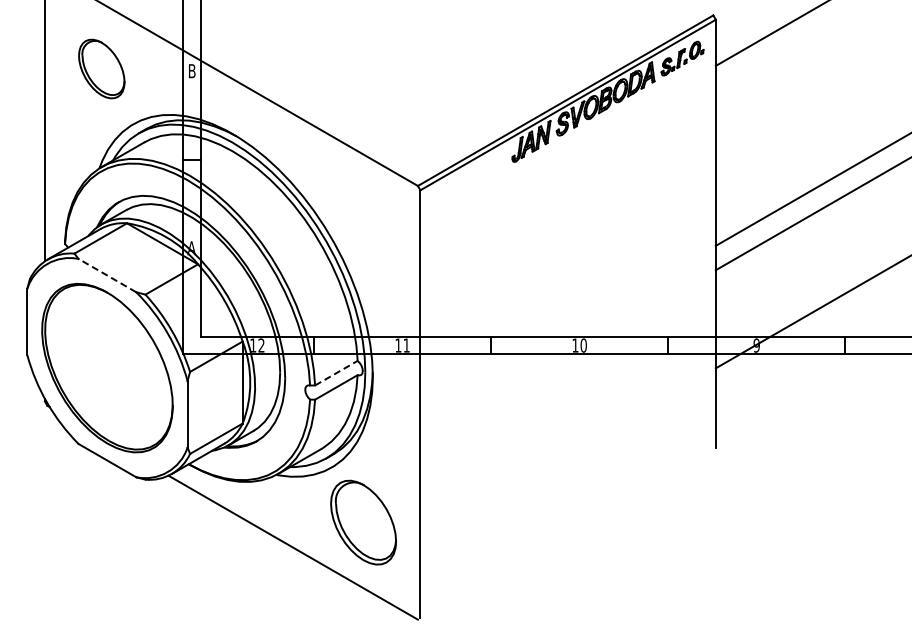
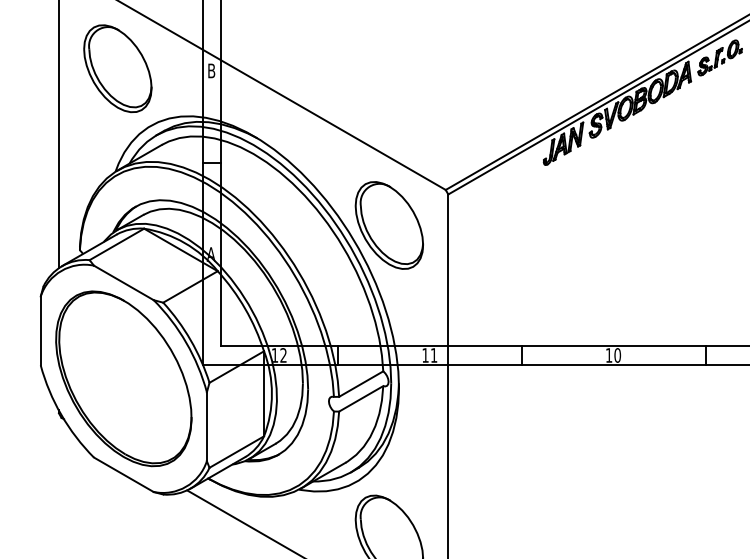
part: (101, 68) -> (117, 68), size x1.43
part: (363, 219) -> (389, 224), added
line: (107, 275) -> (123, 282), dashed -> solid
line: (336, 373) -> (361, 384), dashed -> solid

